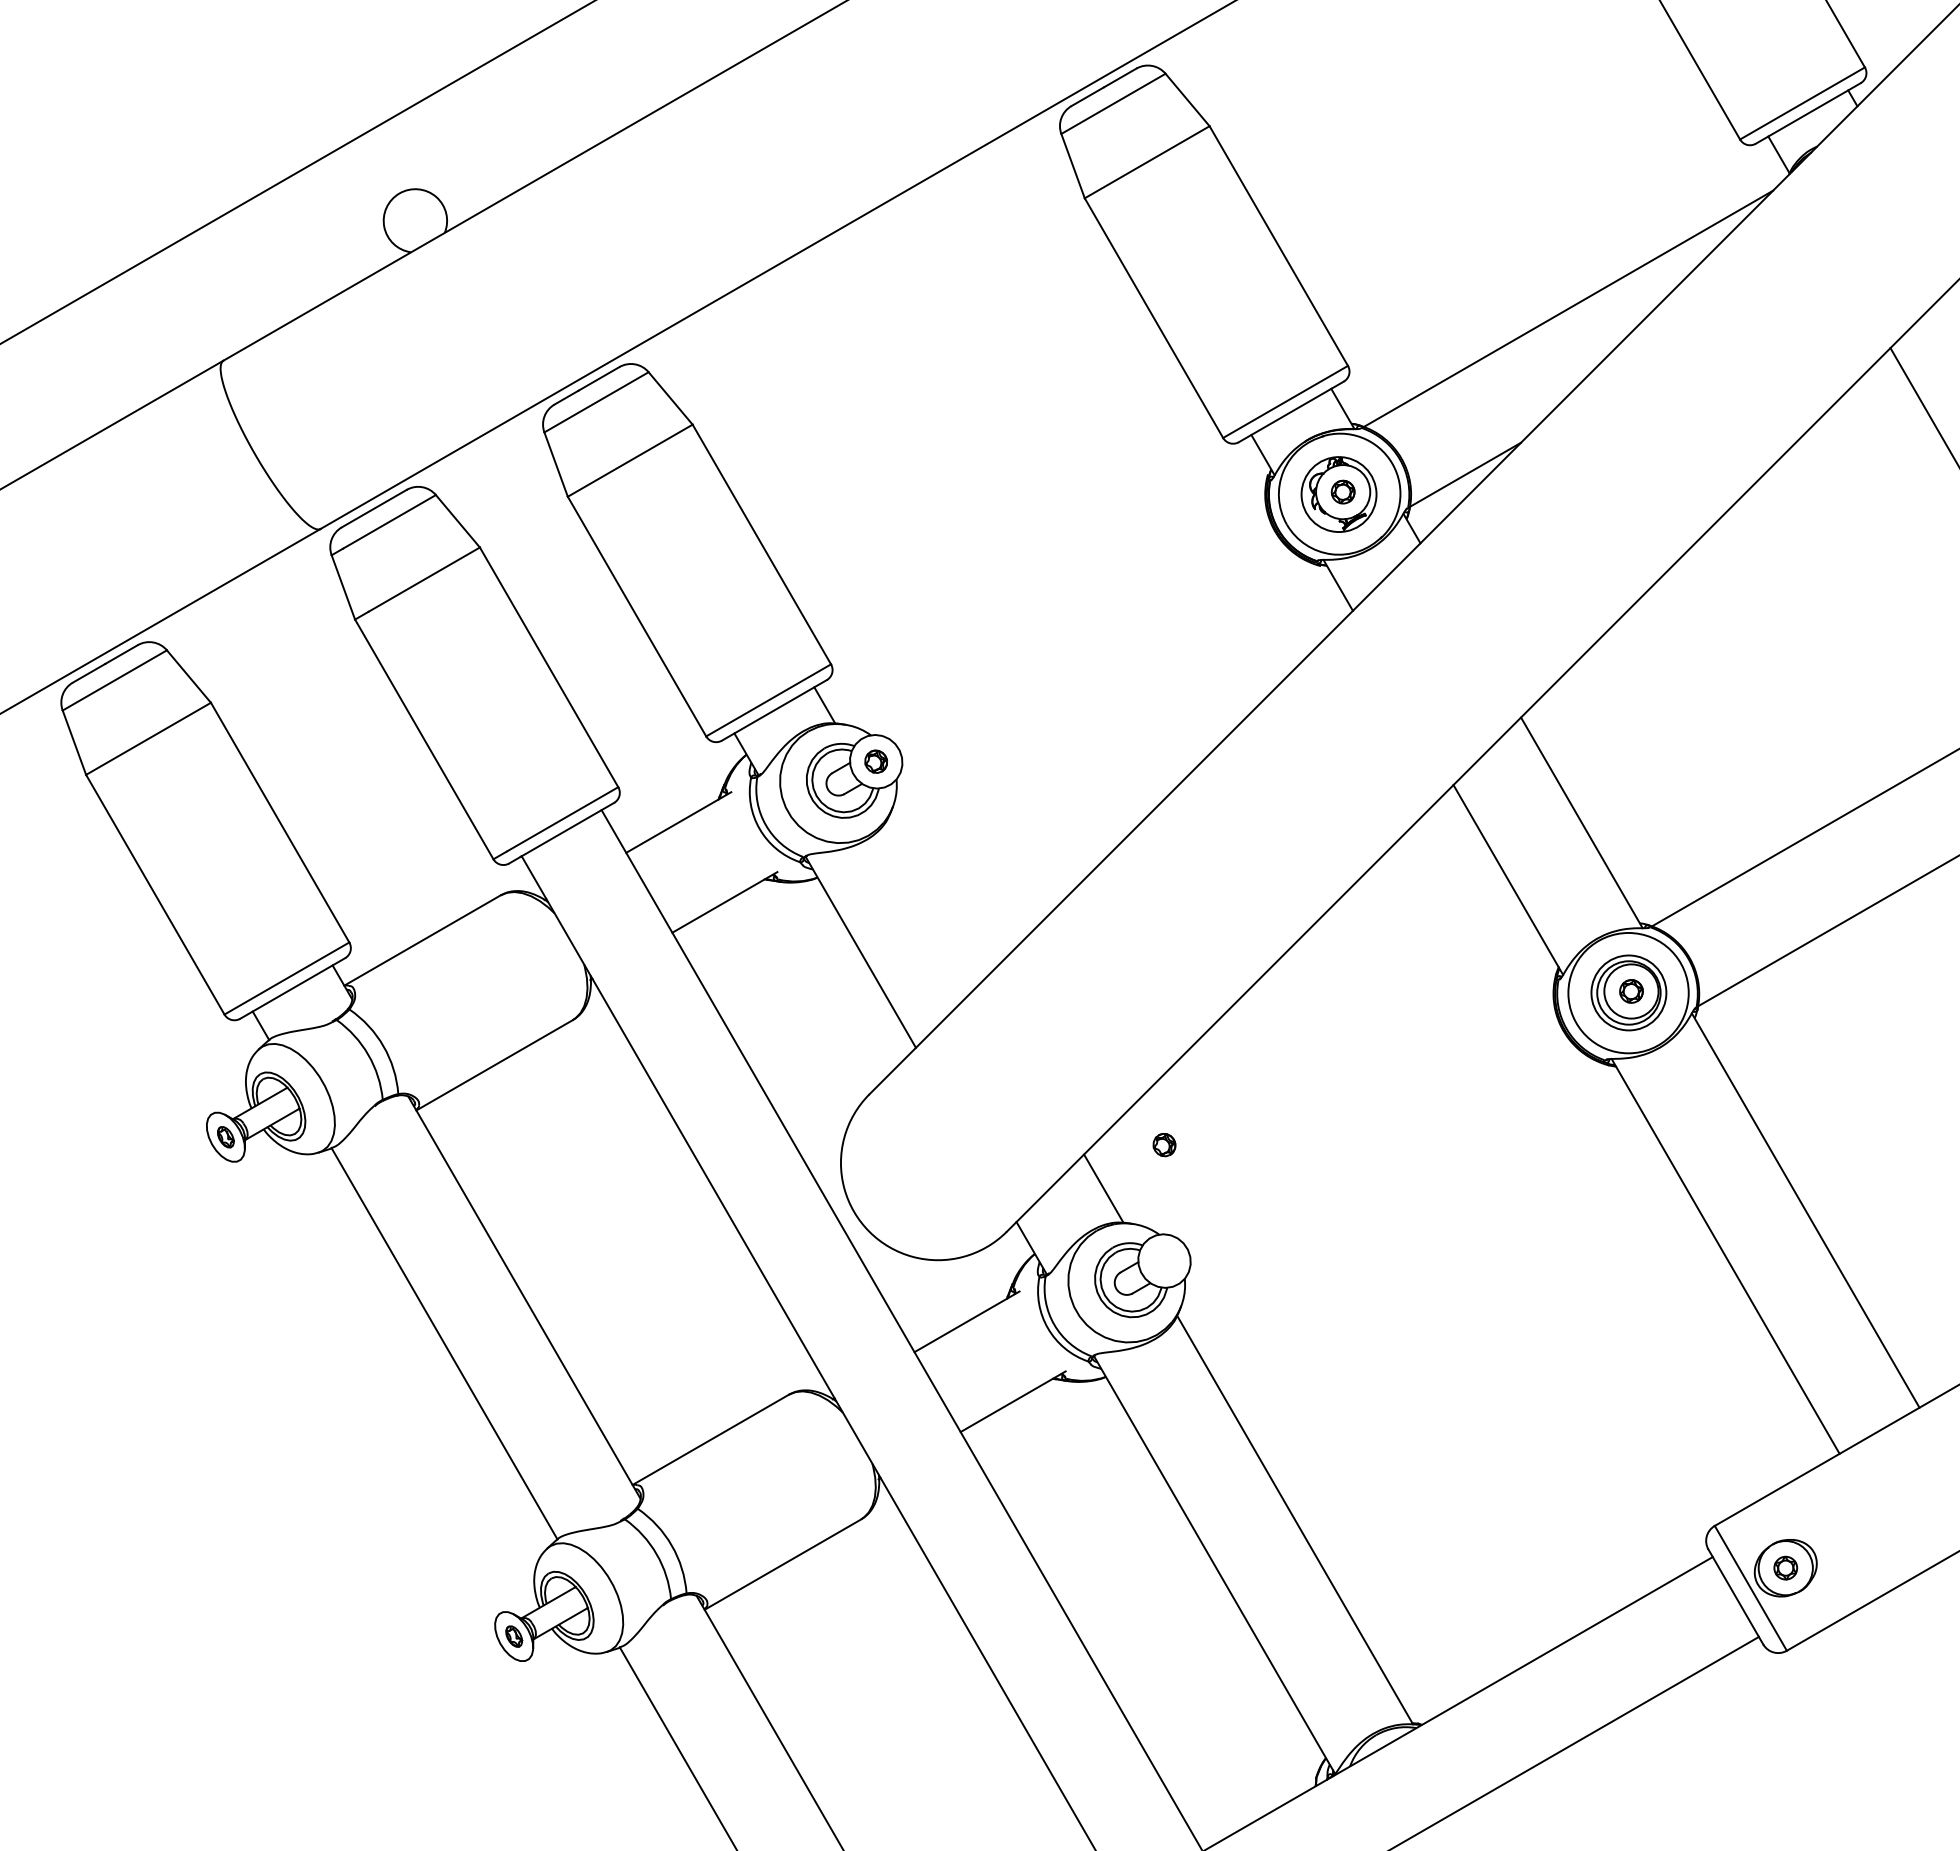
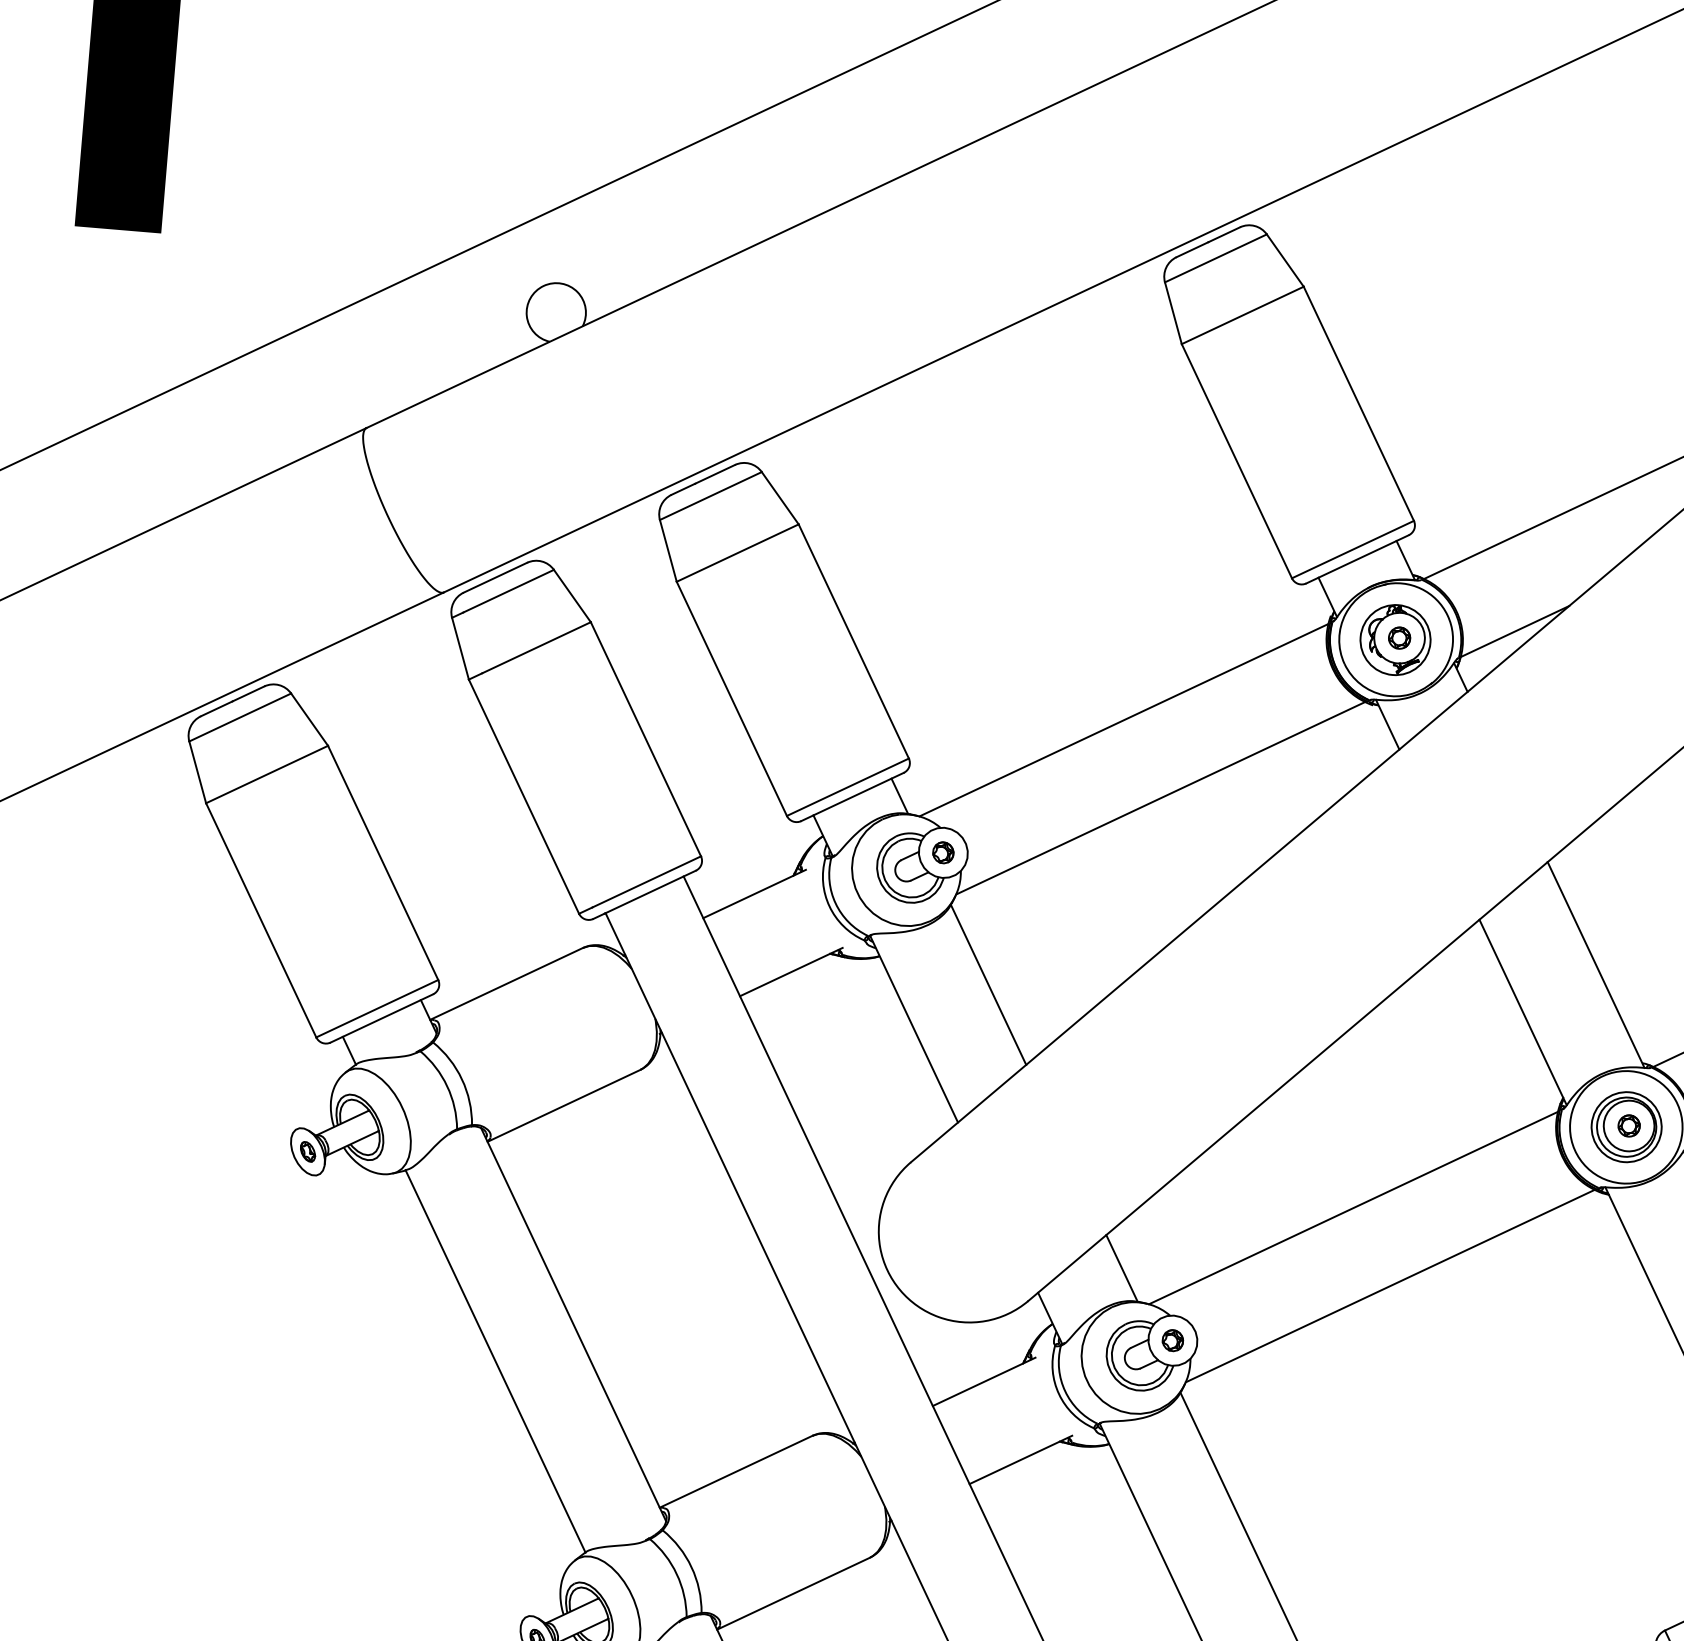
line: (1056, 604) -> (1123, 720), added
line: (1102, 683) -> (1160, 797), added
line: (935, 898) -> (987, 984), added
line: (1344, 1103) -> (1352, 1207), added
part: (1164, 1145) -> (1172, 1341), moved
line: (1390, 1183) -> (1389, 1286), added

